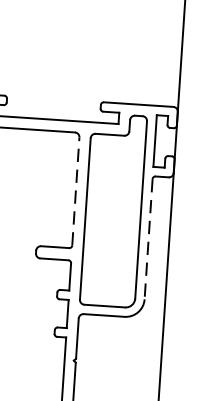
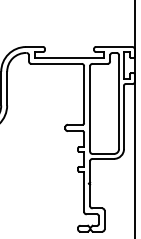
line: (76, 190) -> (84, 94), dashed -> solid
line: (149, 239) -> (124, 117), dashed -> solid

